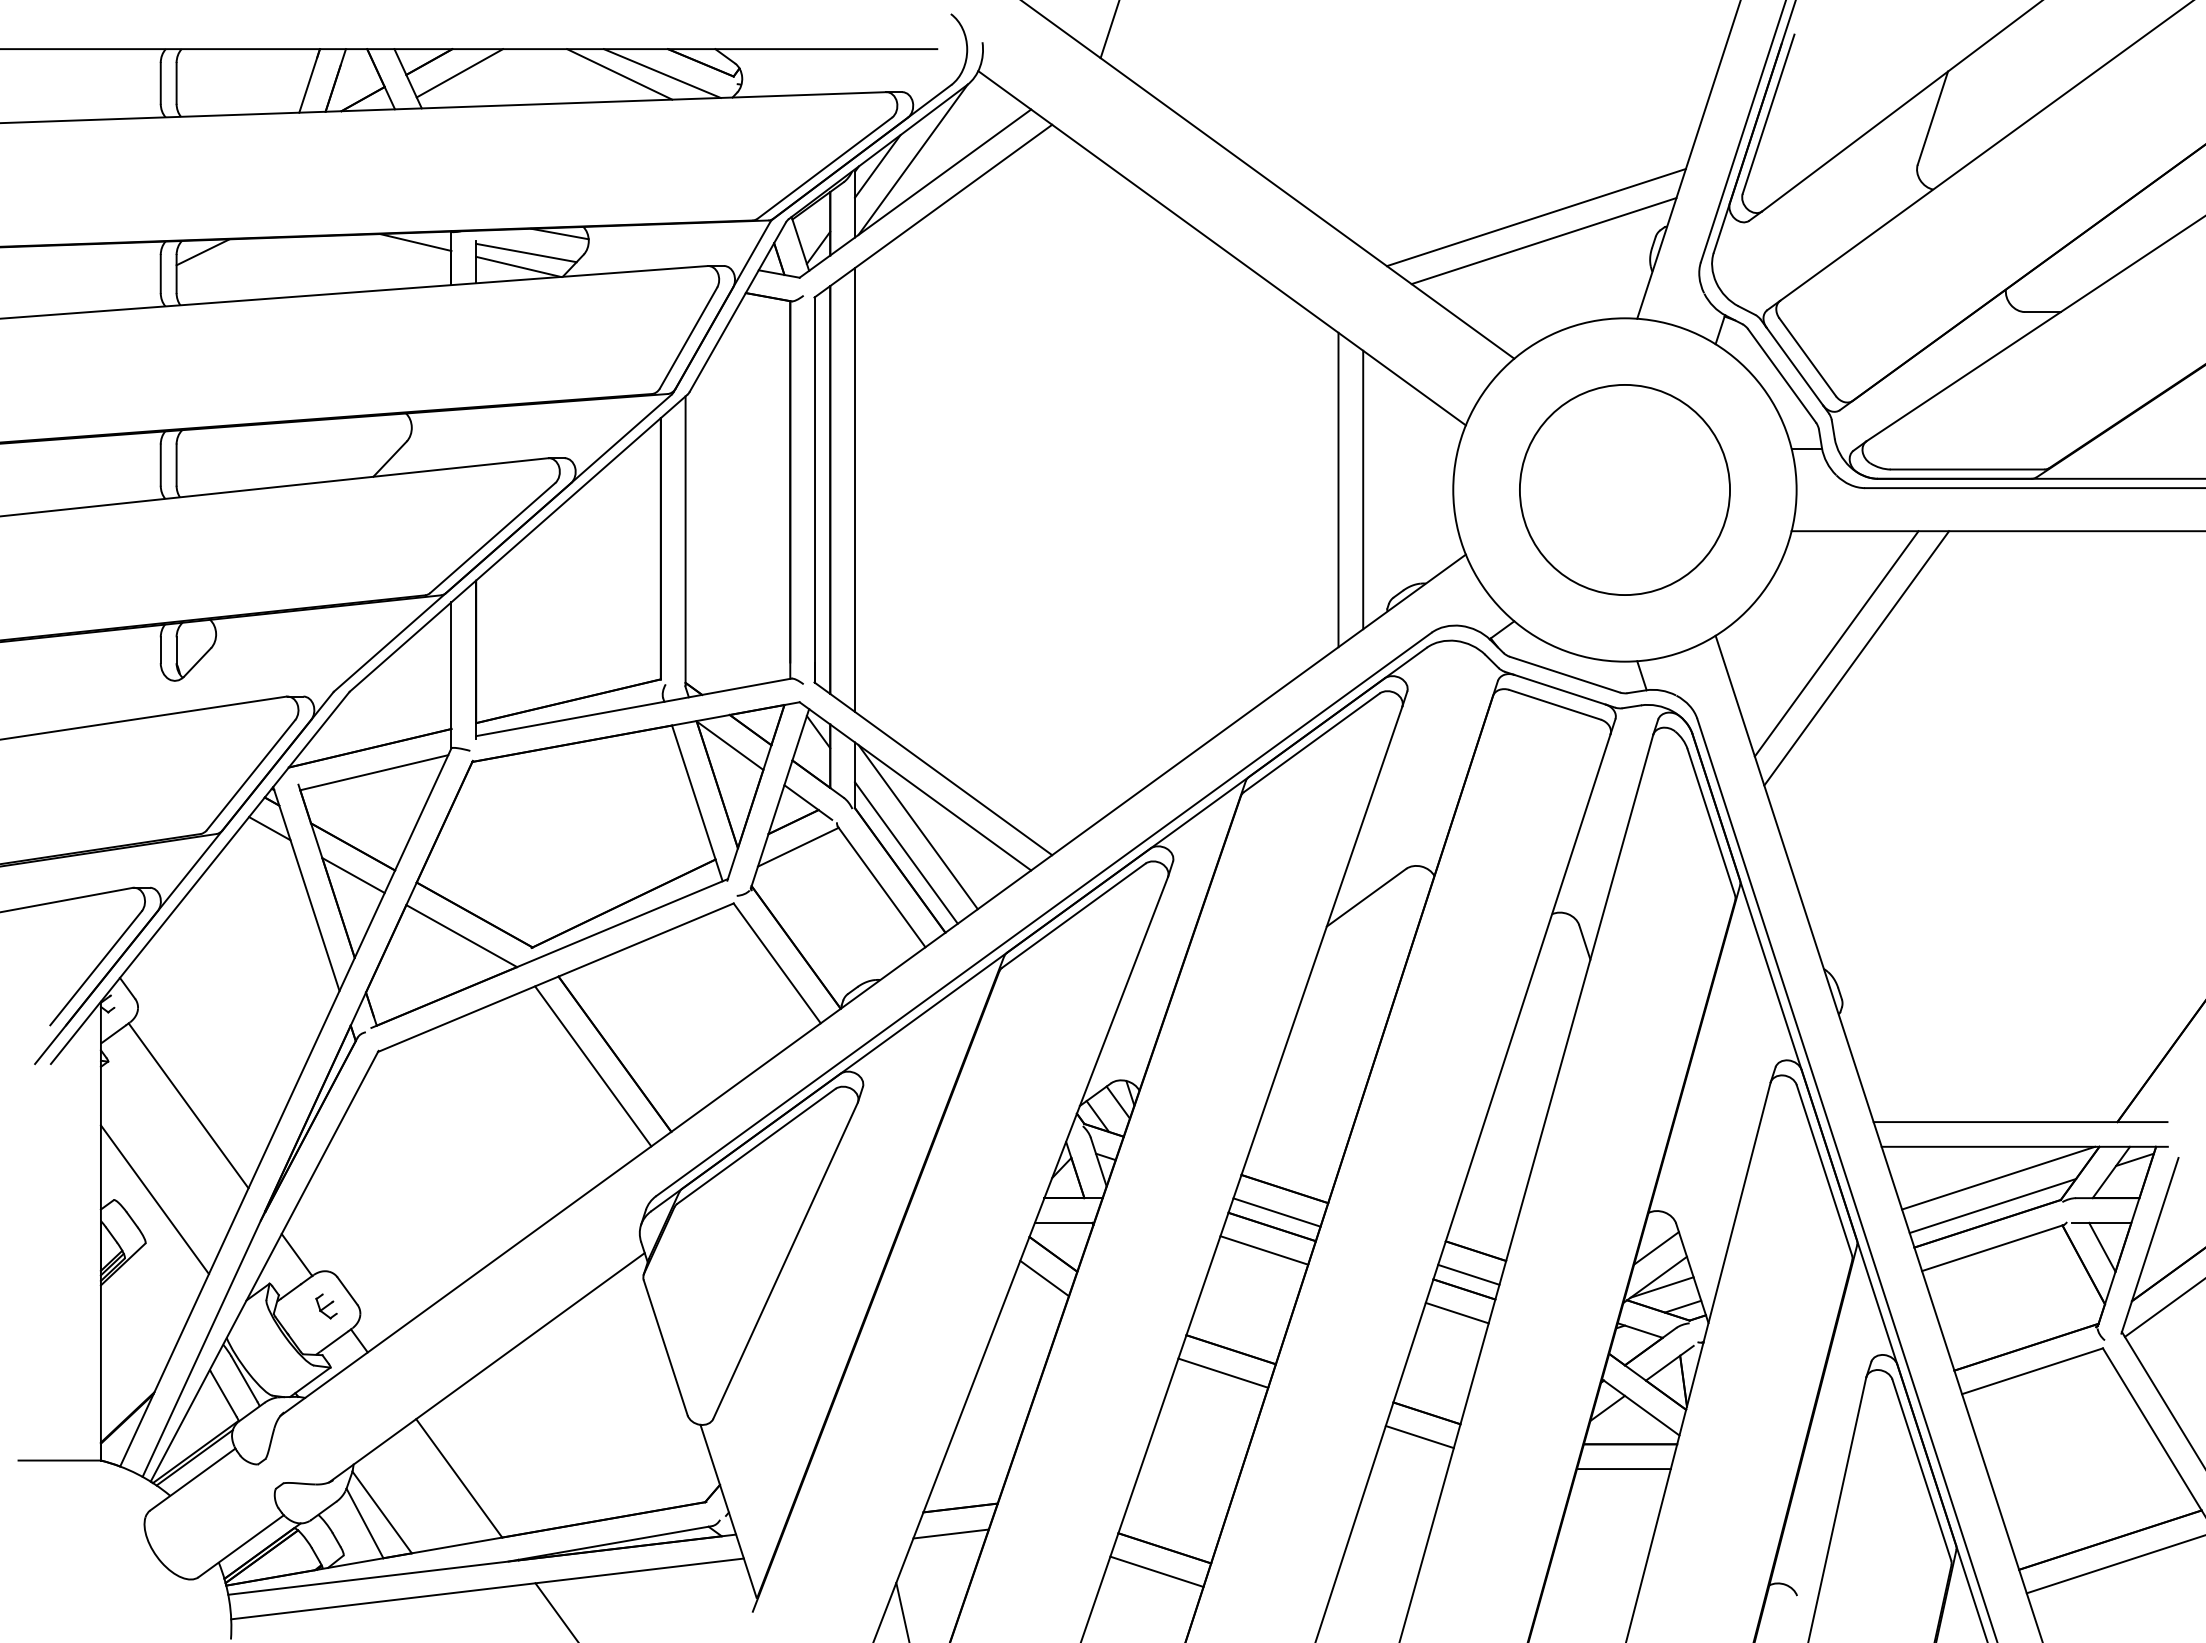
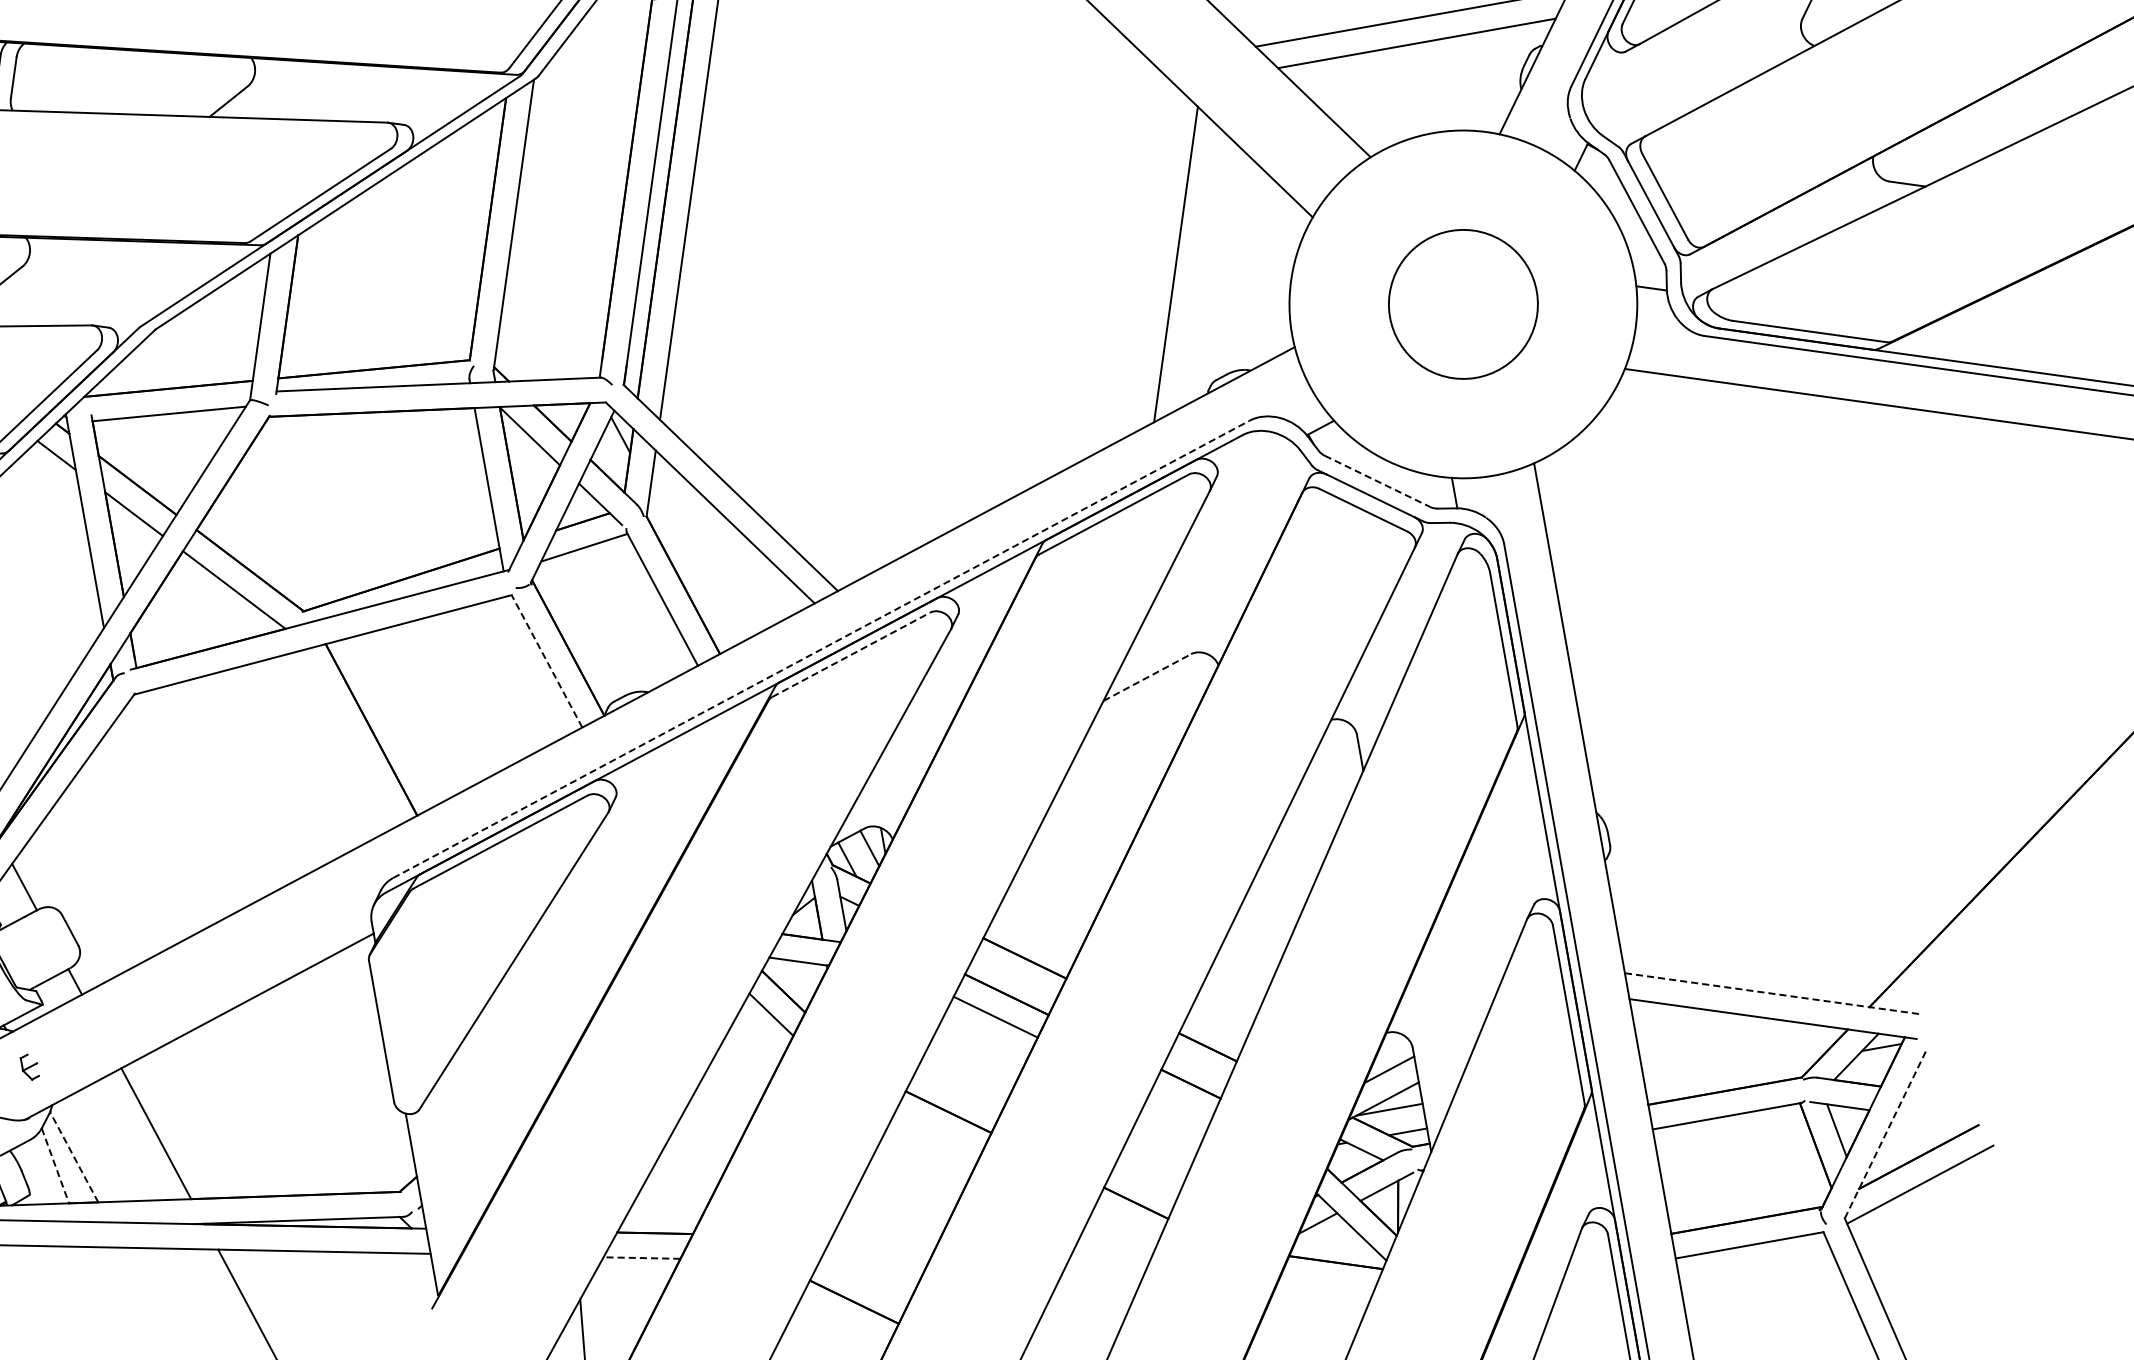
line: (1363, 489) -> (1201, 267), removed
circle: (1624, 489) -> (1463, 303), size x0.7
line: (1836, 643) -> (1654, 487), removed
line: (1856, 658) -> (1672, 505), removed
line: (1564, 674) -> (1377, 481), solid -> dashed
line: (917, 827) -> (706, 544), removed
line: (906, 852) -> (692, 568), removed
line: (1366, 897) -> (1147, 677), solid -> dashed
line: (1044, 914) -> (821, 649), solid -> dashed
line: (1074, 915) -> (851, 654), solid -> dashed
line: (776, 963) -> (546, 661), solid -> dashed
line: (593, 1066) -> (348, 739), removed
line: (2020, 1122) -> (1772, 994), solid -> dashed
line: (1998, 1177) -> (1742, 1046), removed
line: (1992, 1205) -> (1732, 1073), removed
line: (1276, 1212) -> (1013, 980), removed
line: (2149, 1246) -> (1884, 1136), solid -> dashed
line: (1468, 1274) -> (1197, 1069), removed
part: (326, 1306) -> (29, 1067), moved
line: (1456, 1312) -> (1179, 1106), removed
line: (1223, 1372) -> (937, 1133), removed
line: (1419, 1437) -> (1125, 1226), removed
line: (1623, 1469) -> (1325, 1286), removed
line: (381, 1512) -> (73, 1157), solid -> dashed
line: (365, 1523) -> (55, 1165), solid -> dashed
line: (951, 1534) -> (642, 1258), solid -> dashed
line: (1156, 1571) -> (842, 1324), removed

